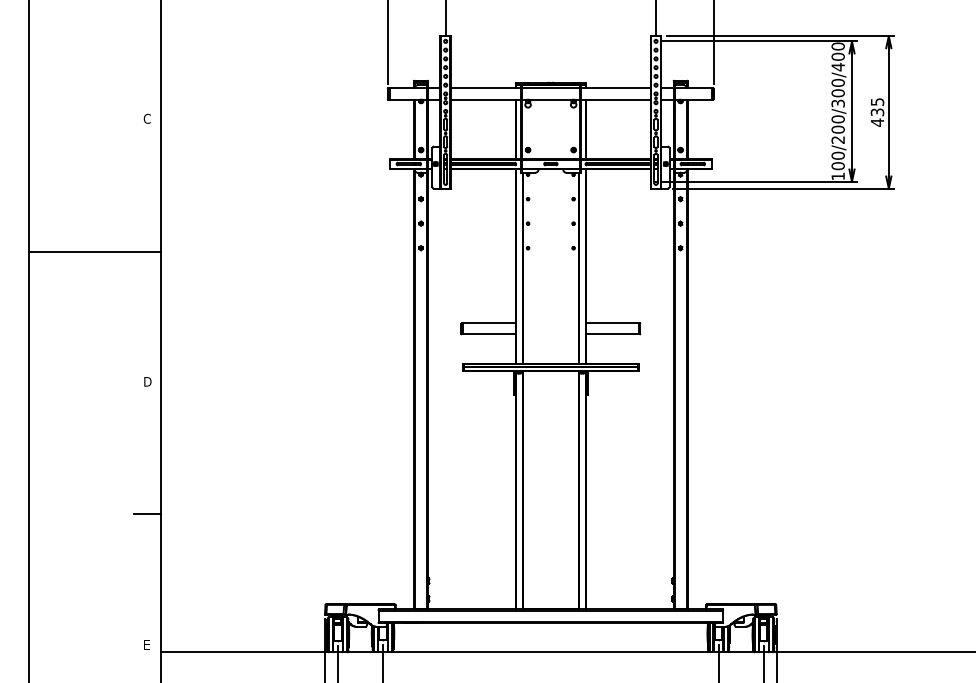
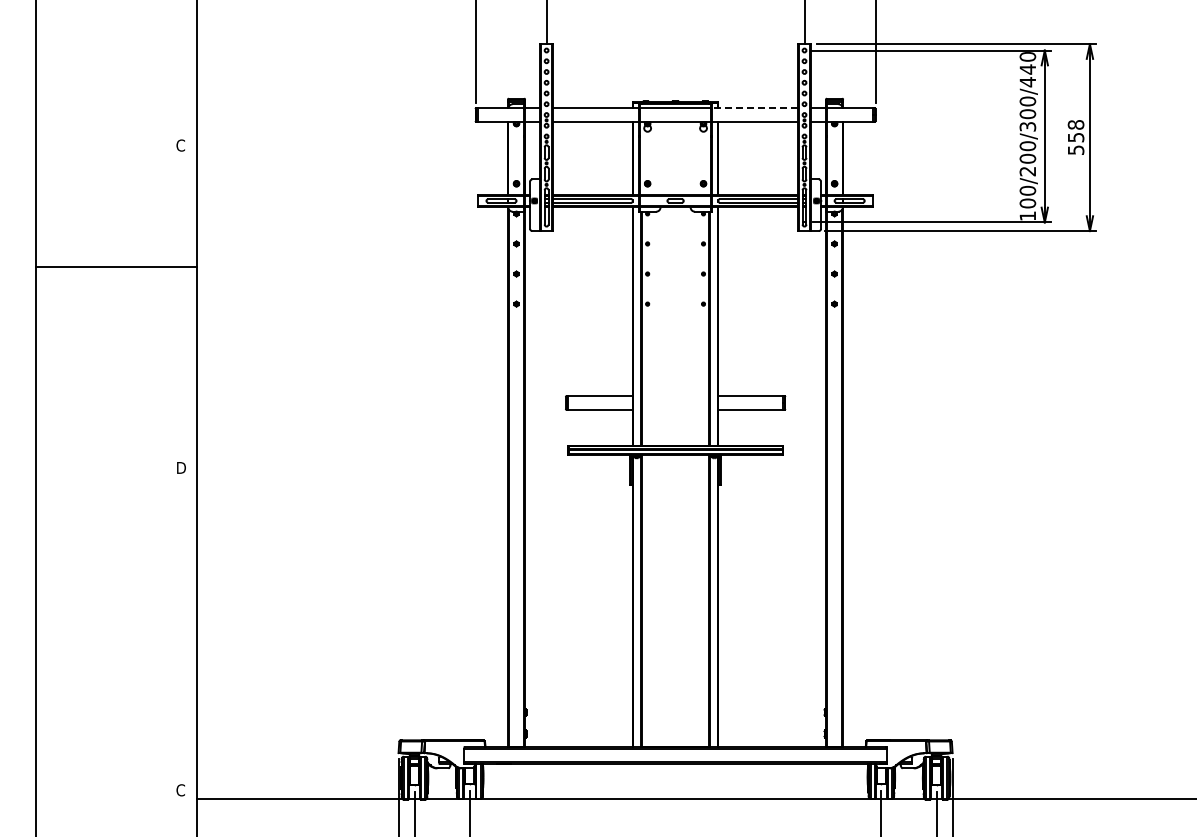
text: (837, 56) -> (1027, 69), 100/200/300/400 -> 100/200/300/440
line: (616, 88) -> (755, 108), solid -> dashed
text: (877, 112) -> (1075, 137), 435 -> 558
line: (94, 251) -> (116, 267), moved
line: (147, 514) -> (180, 630), removed
text: (147, 644) -> (180, 790), E -> C

